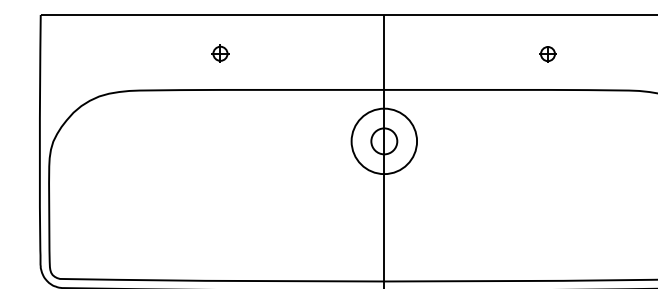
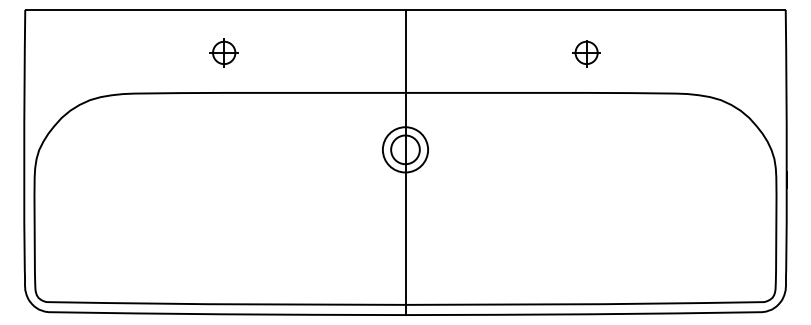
part: (219, 53) -> (223, 52), size x1.43
part: (547, 54) -> (586, 53), size x1.43
circle: (384, 141) -> (405, 149), size x0.62

